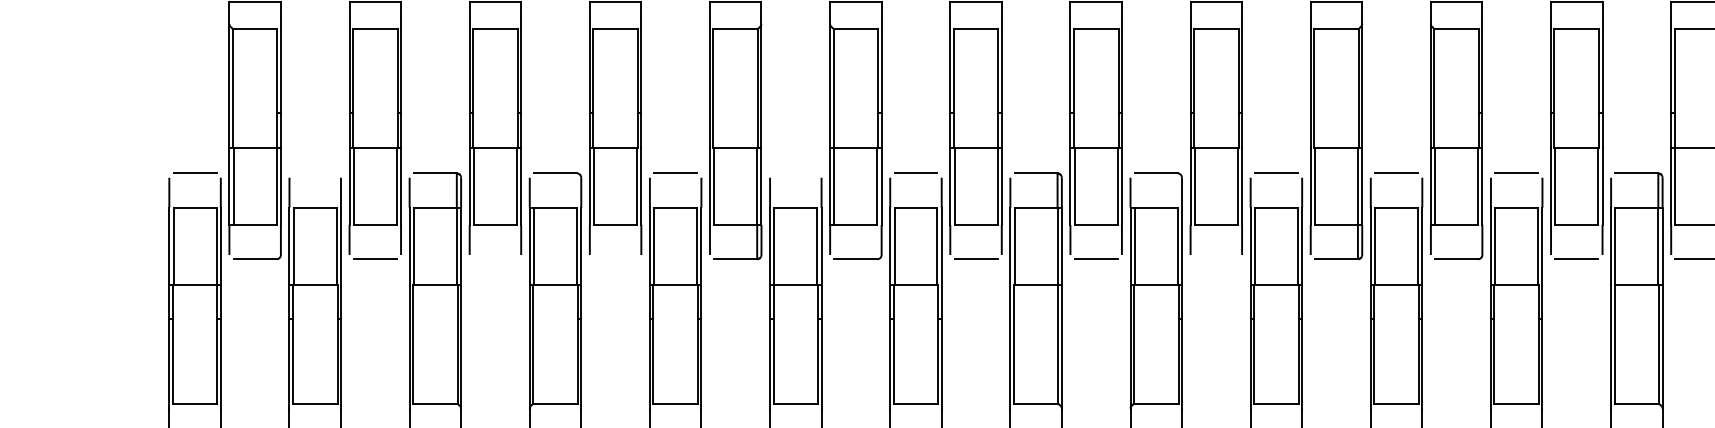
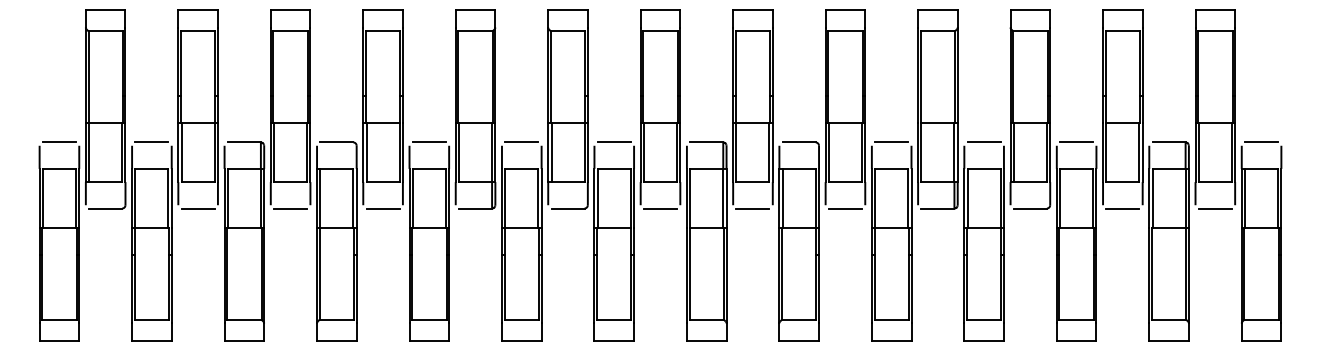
line: (314, 173) -> (151, 142), added
line: (795, 173) -> (521, 142), added
line: (495, 259) -> (290, 208), added
line: (614, 259) -> (382, 208), added
line: (1215, 259) -> (844, 208), added

